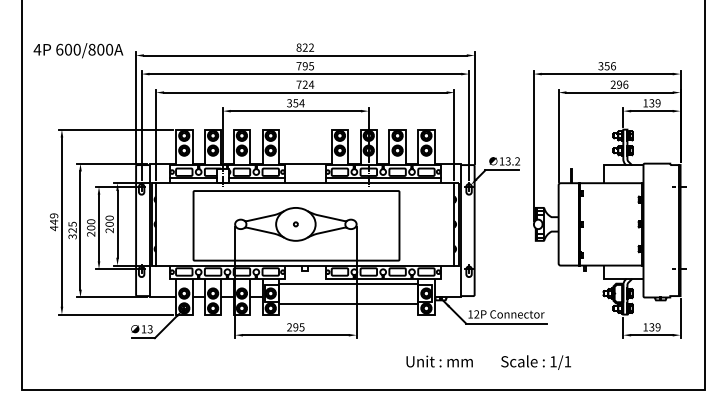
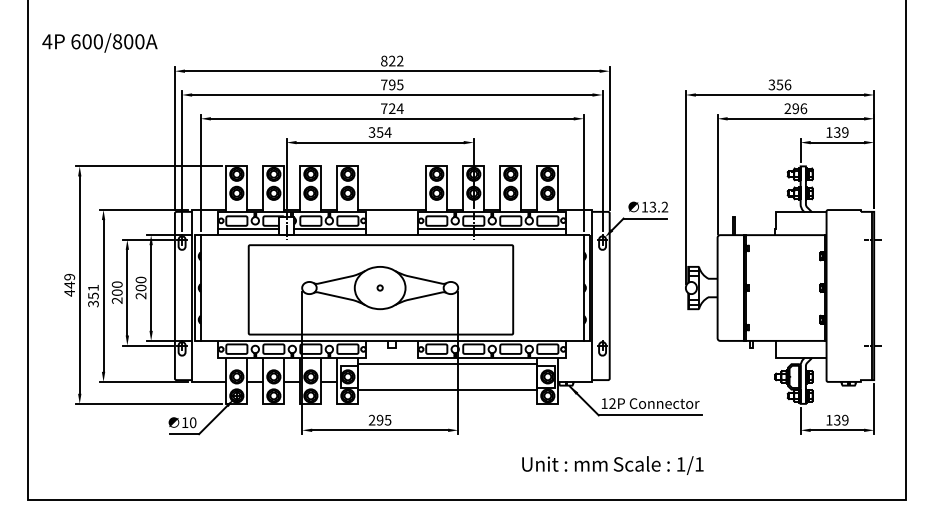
text: (78, 50) -> (99, 42), moved
text: (72, 227) -> (93, 291), 325 -> 351
text: (149, 329) -> (192, 422), 13 -> 10
text: (535, 362) -> (658, 465), moved

